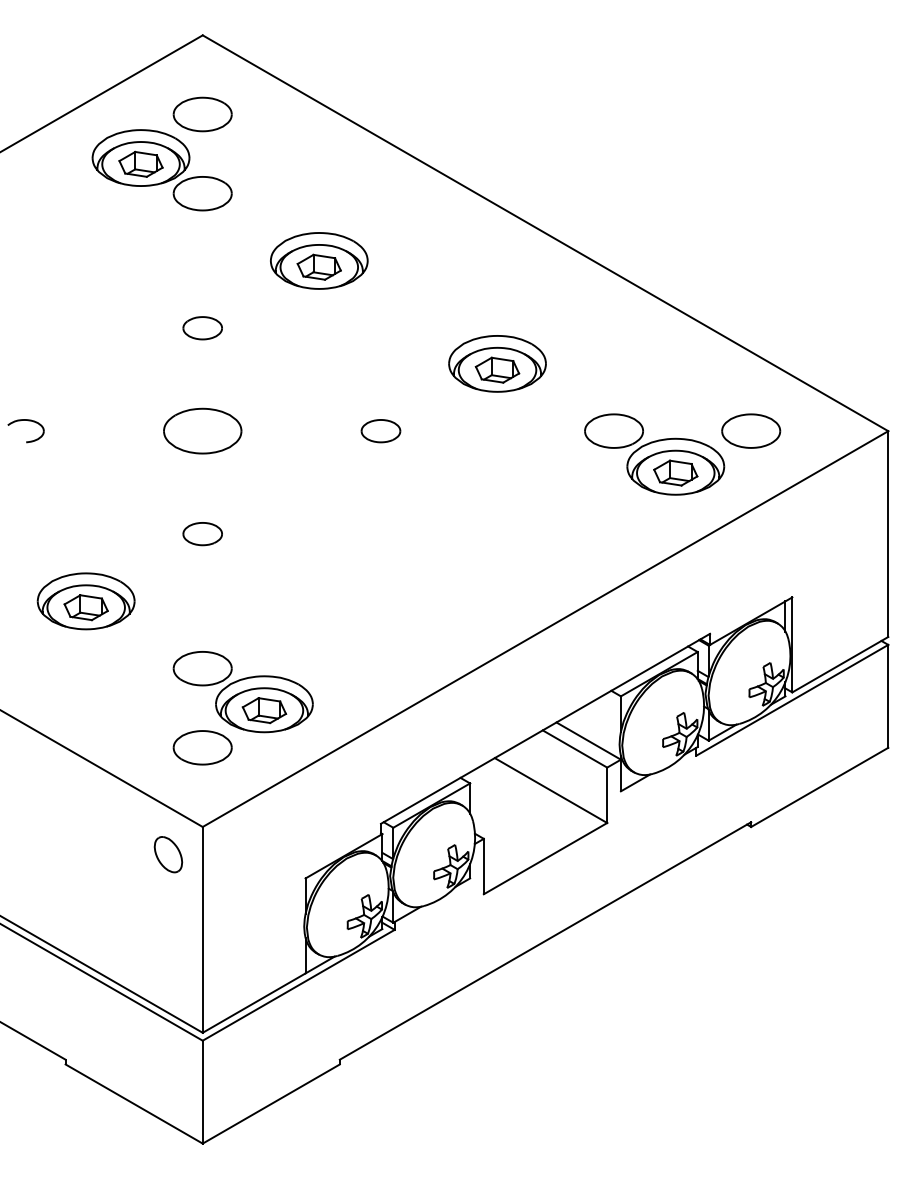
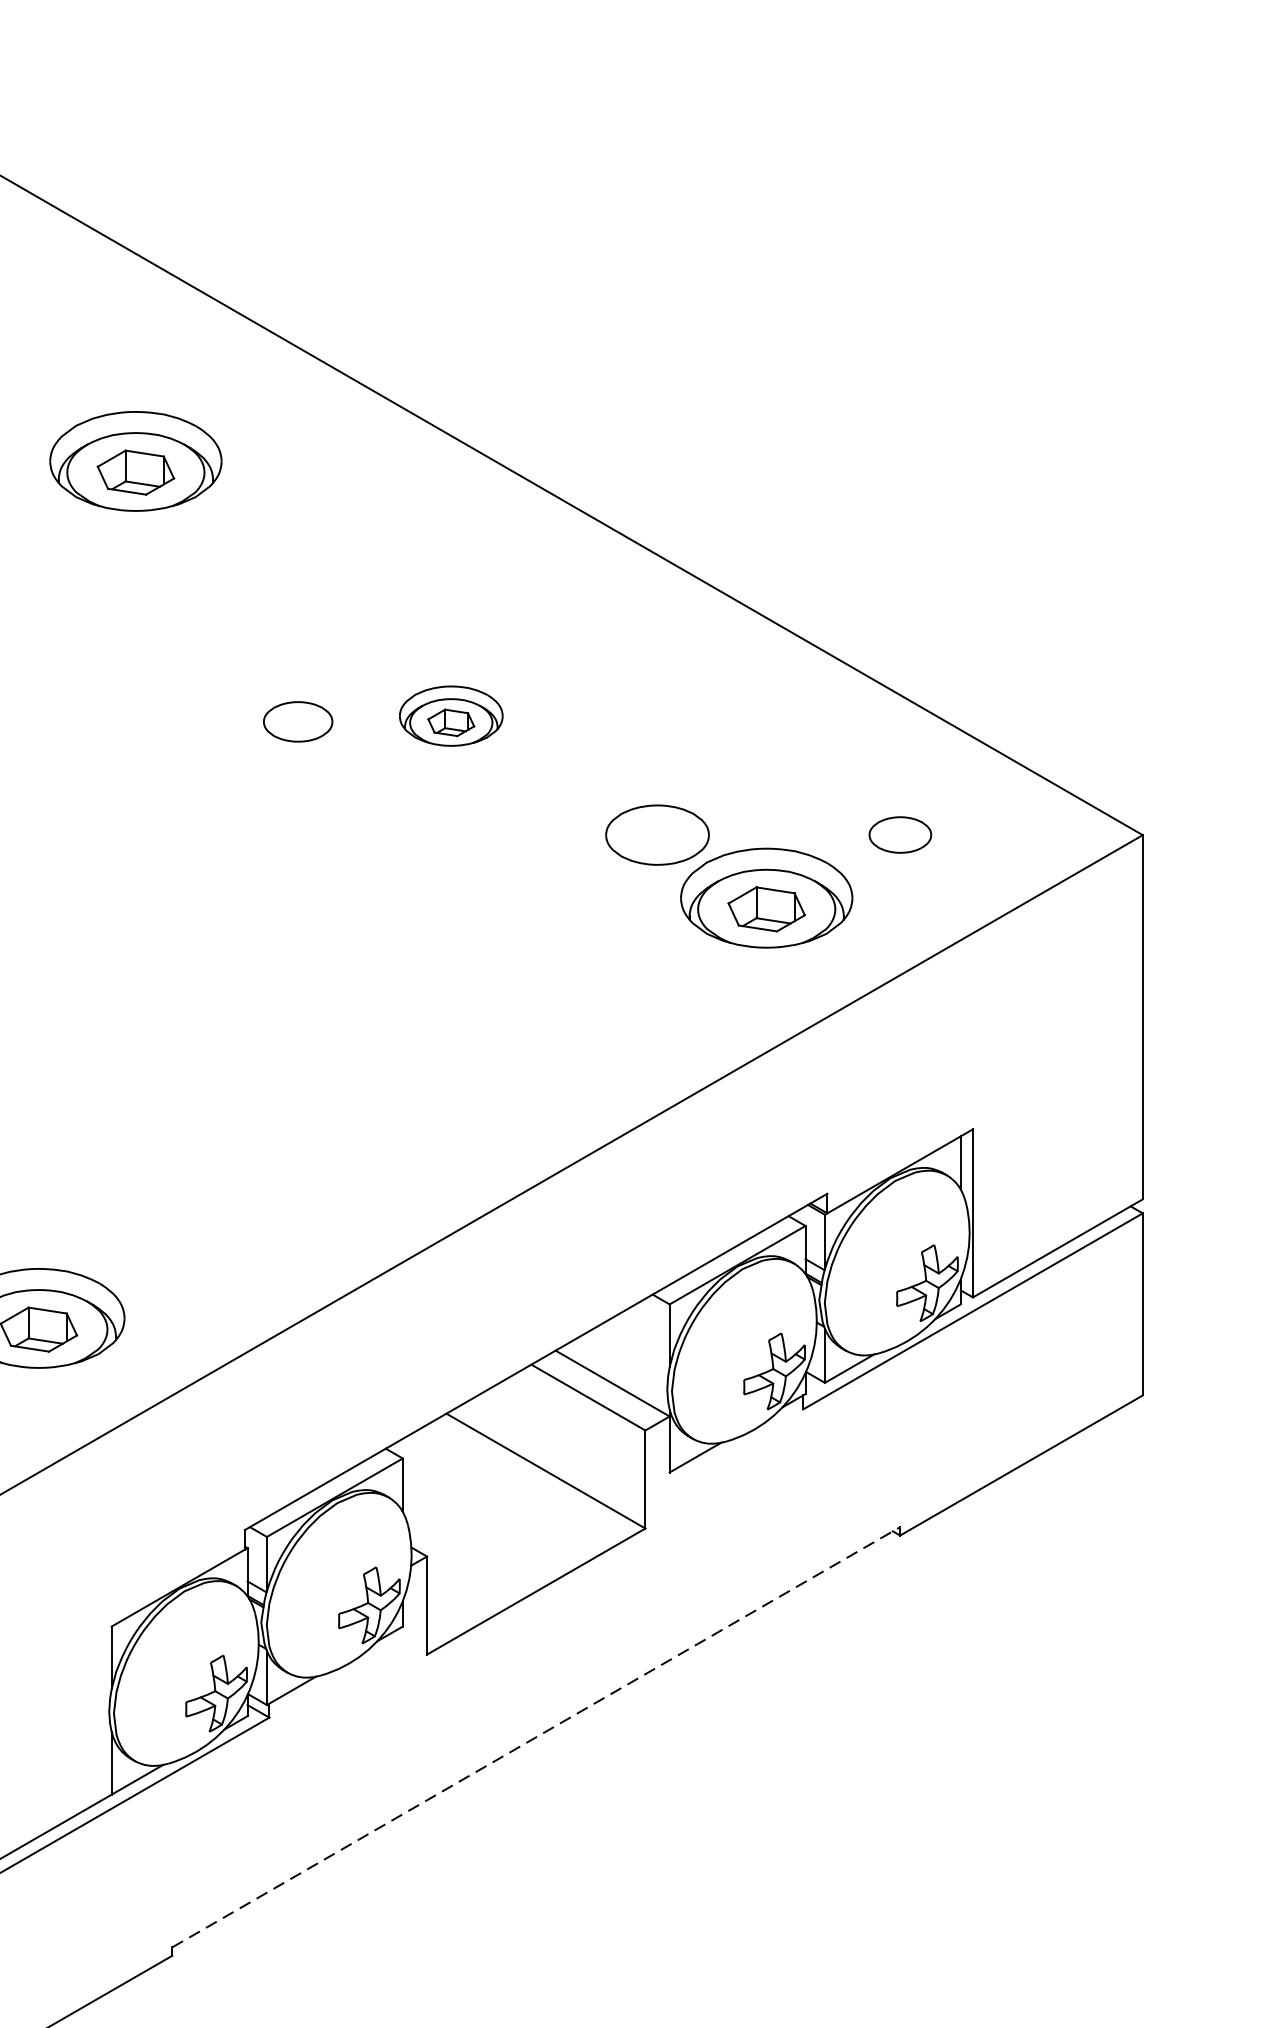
part: (319, 260) -> (136, 460), moved
part: (497, 363) -> (451, 715), size x0.6
part: (751, 430) -> (900, 833), size x0.6
part: (380, 431) -> (297, 722), moved
line: (545, 940) -> (536, 1736), solid -> dashed

